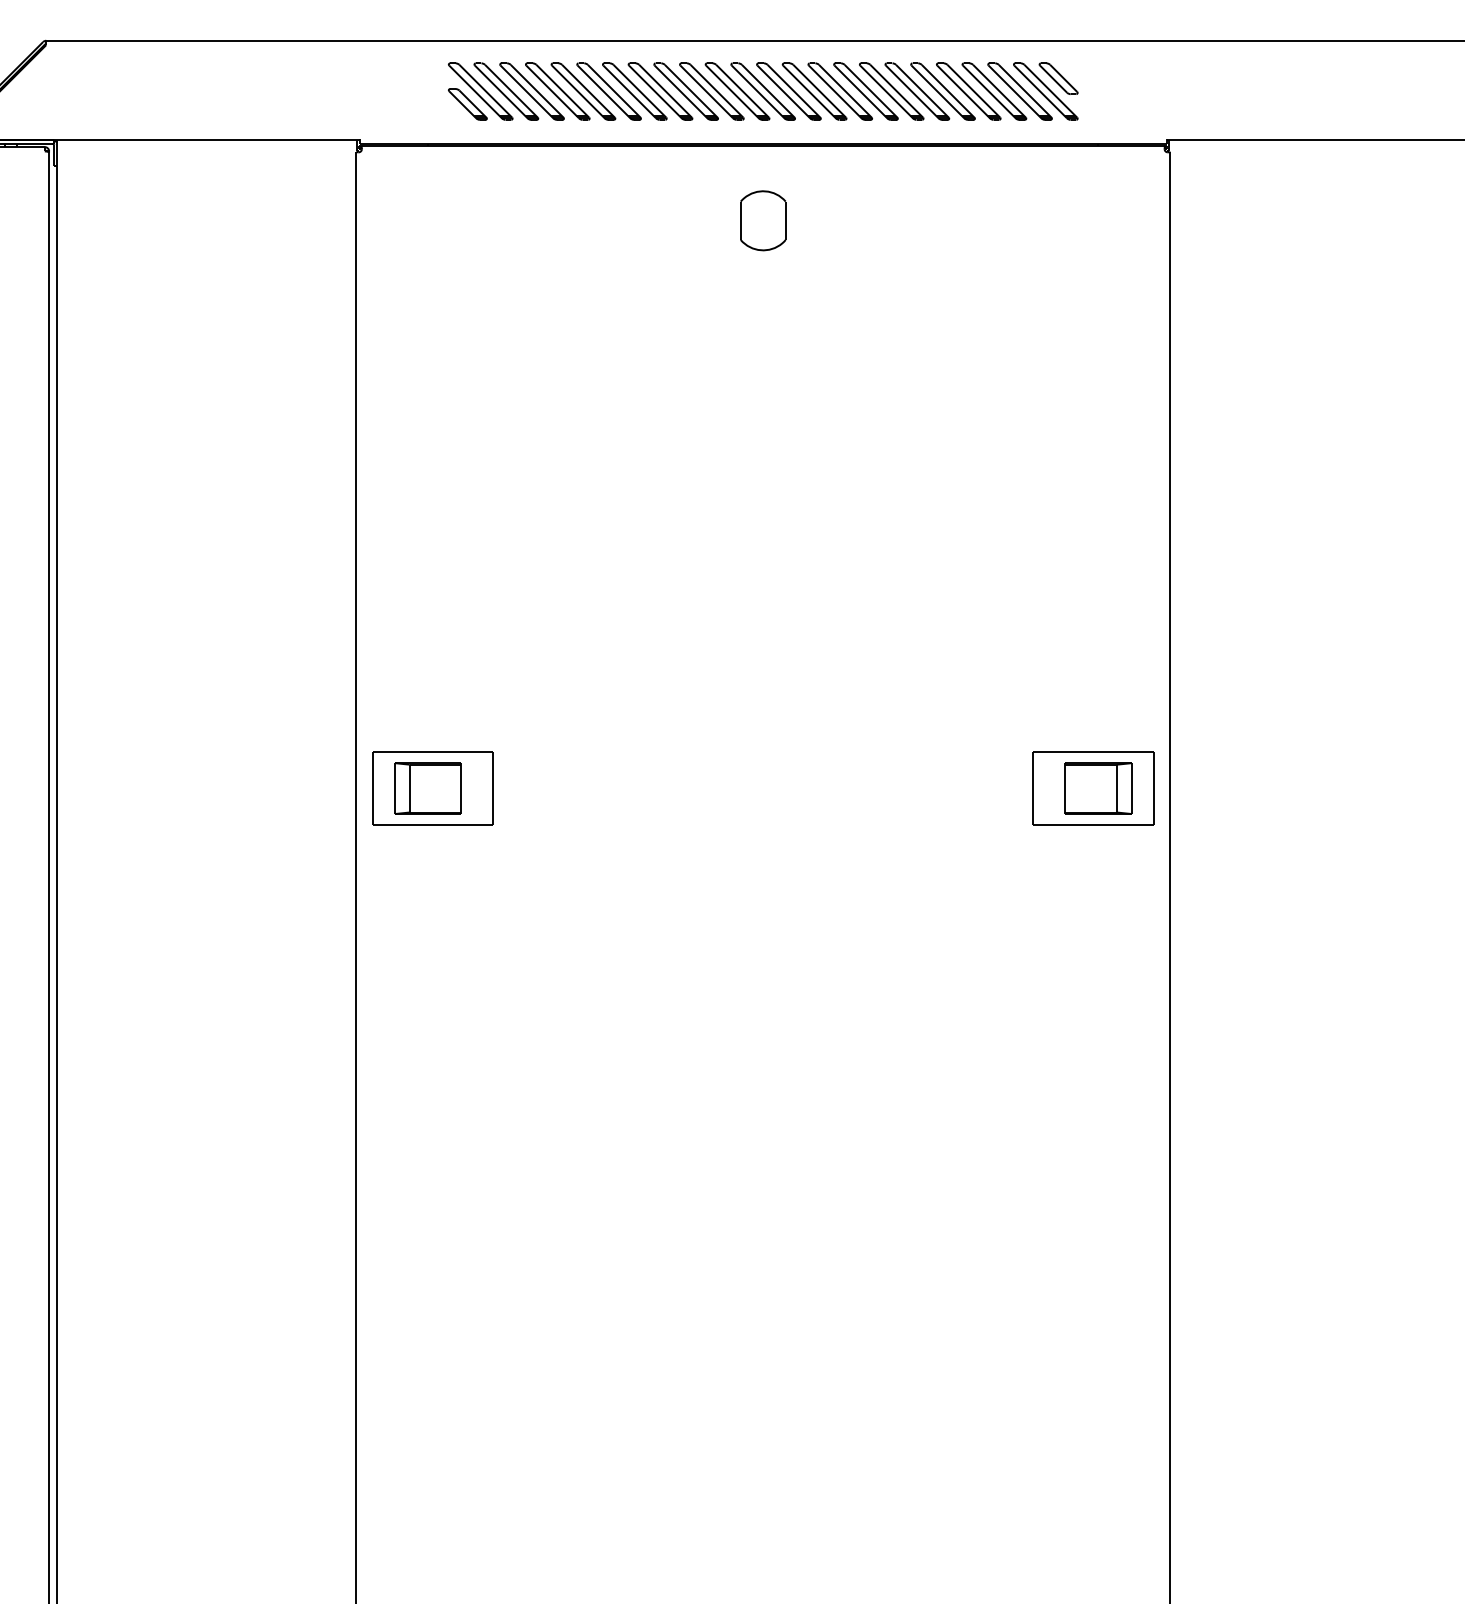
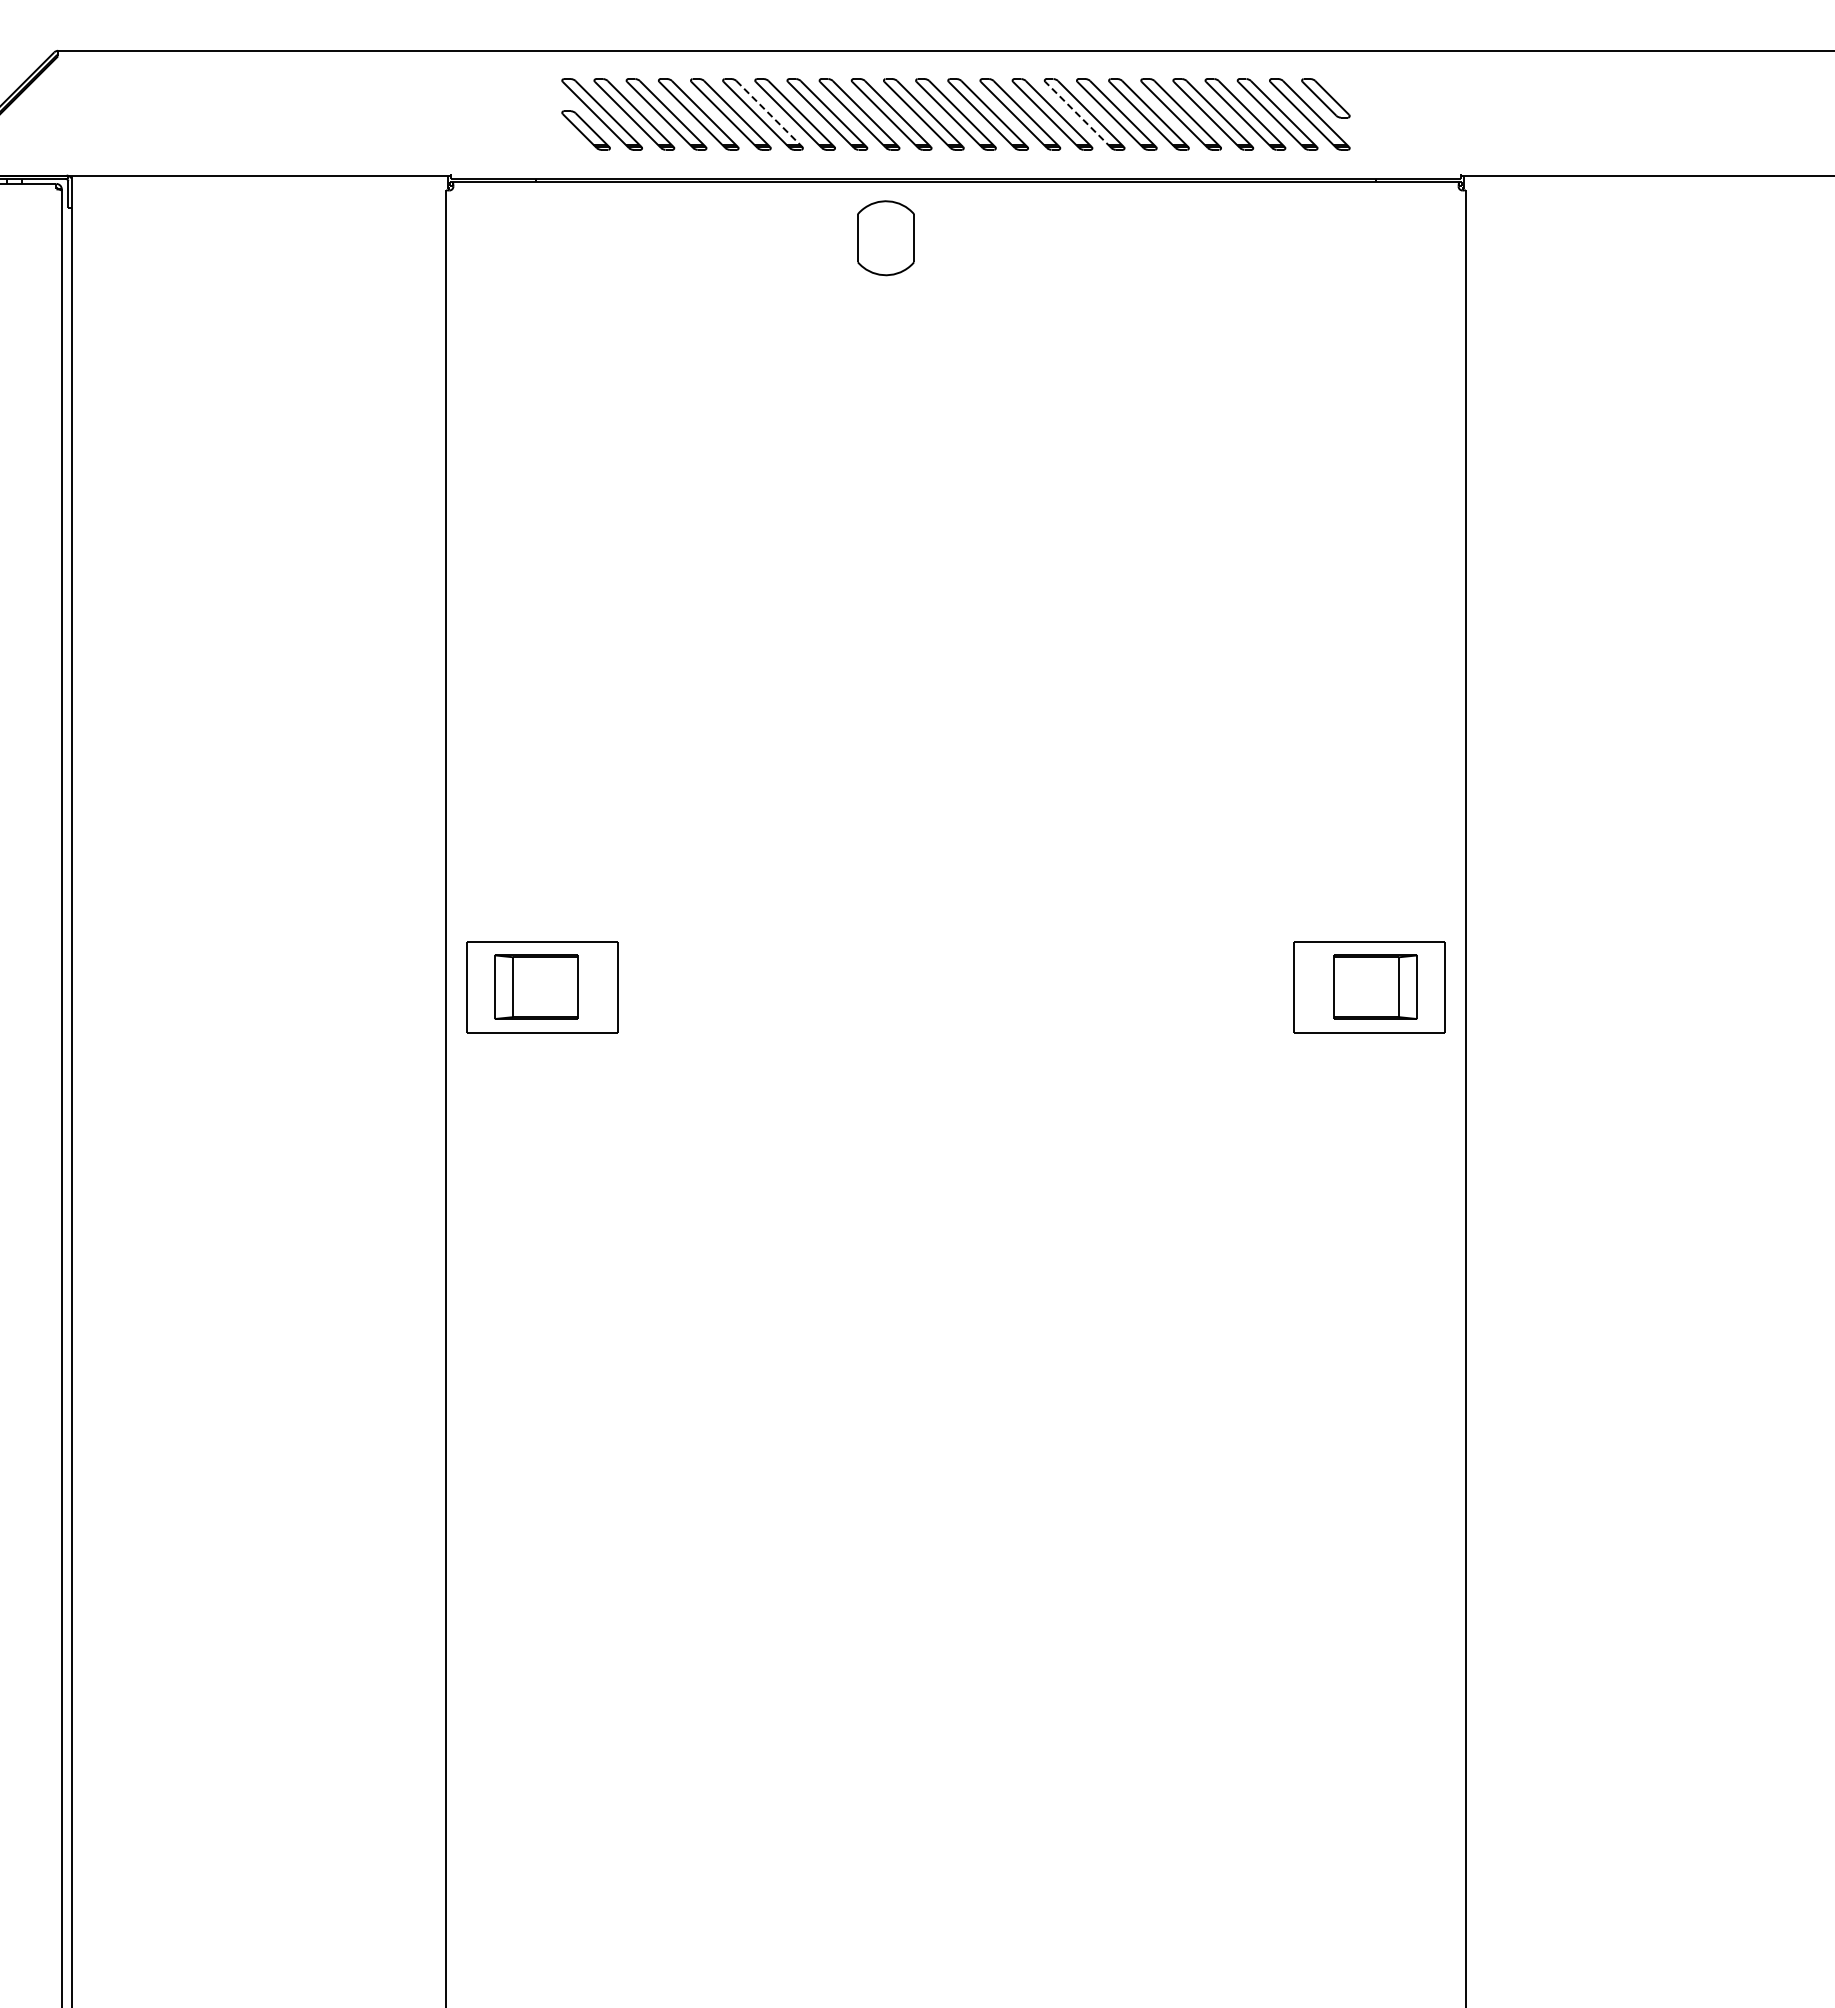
line: (614, 91) -> (769, 114), solid -> dashed
line: (861, 91) -> (1078, 114), solid -> dashed
part: (762, 221) -> (885, 238), moved

